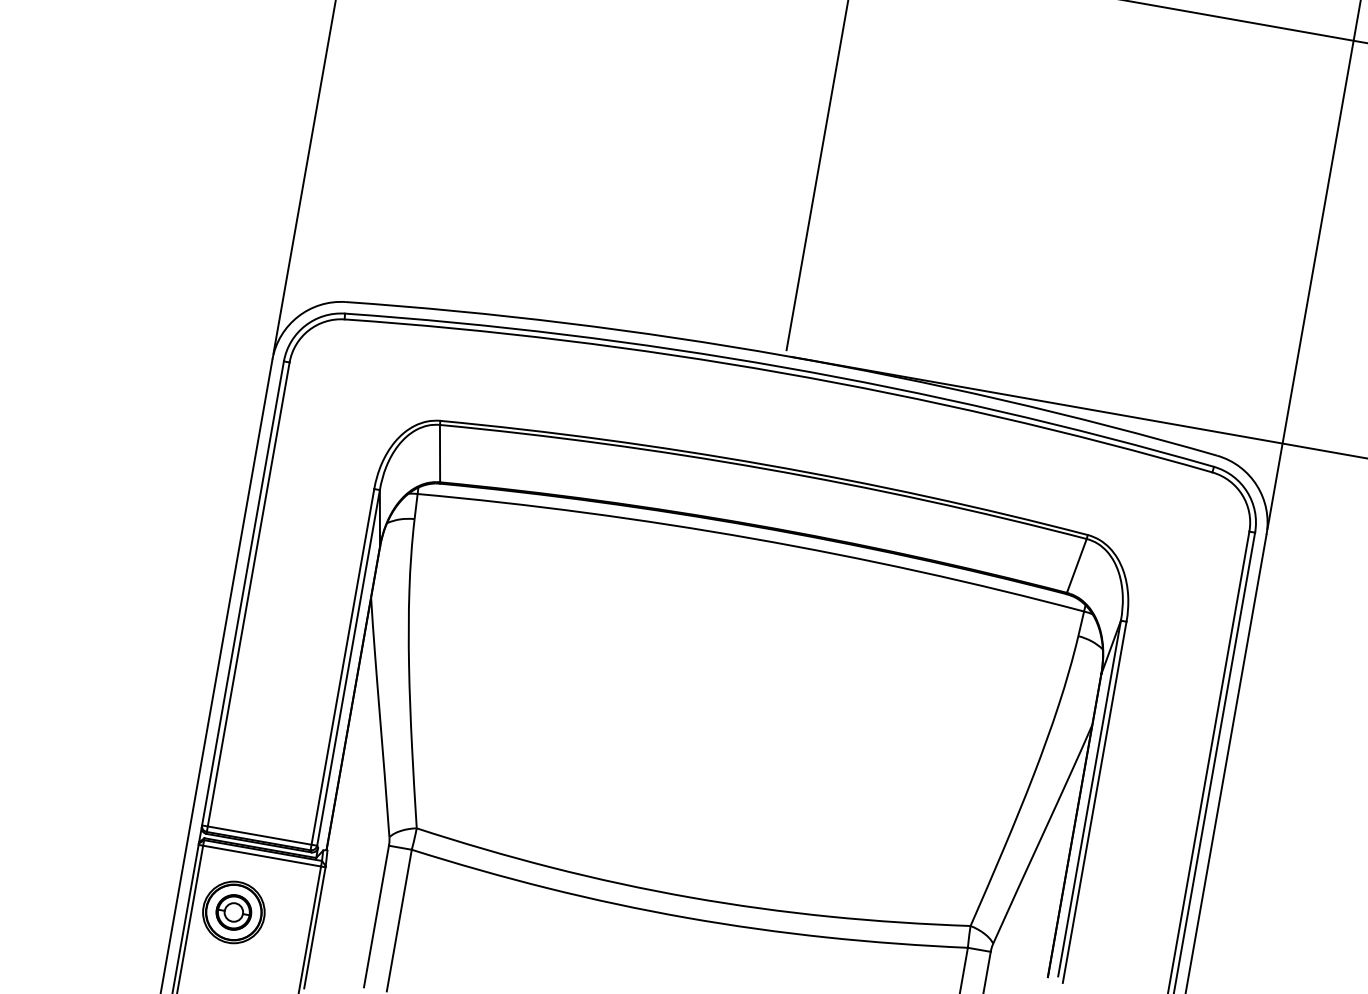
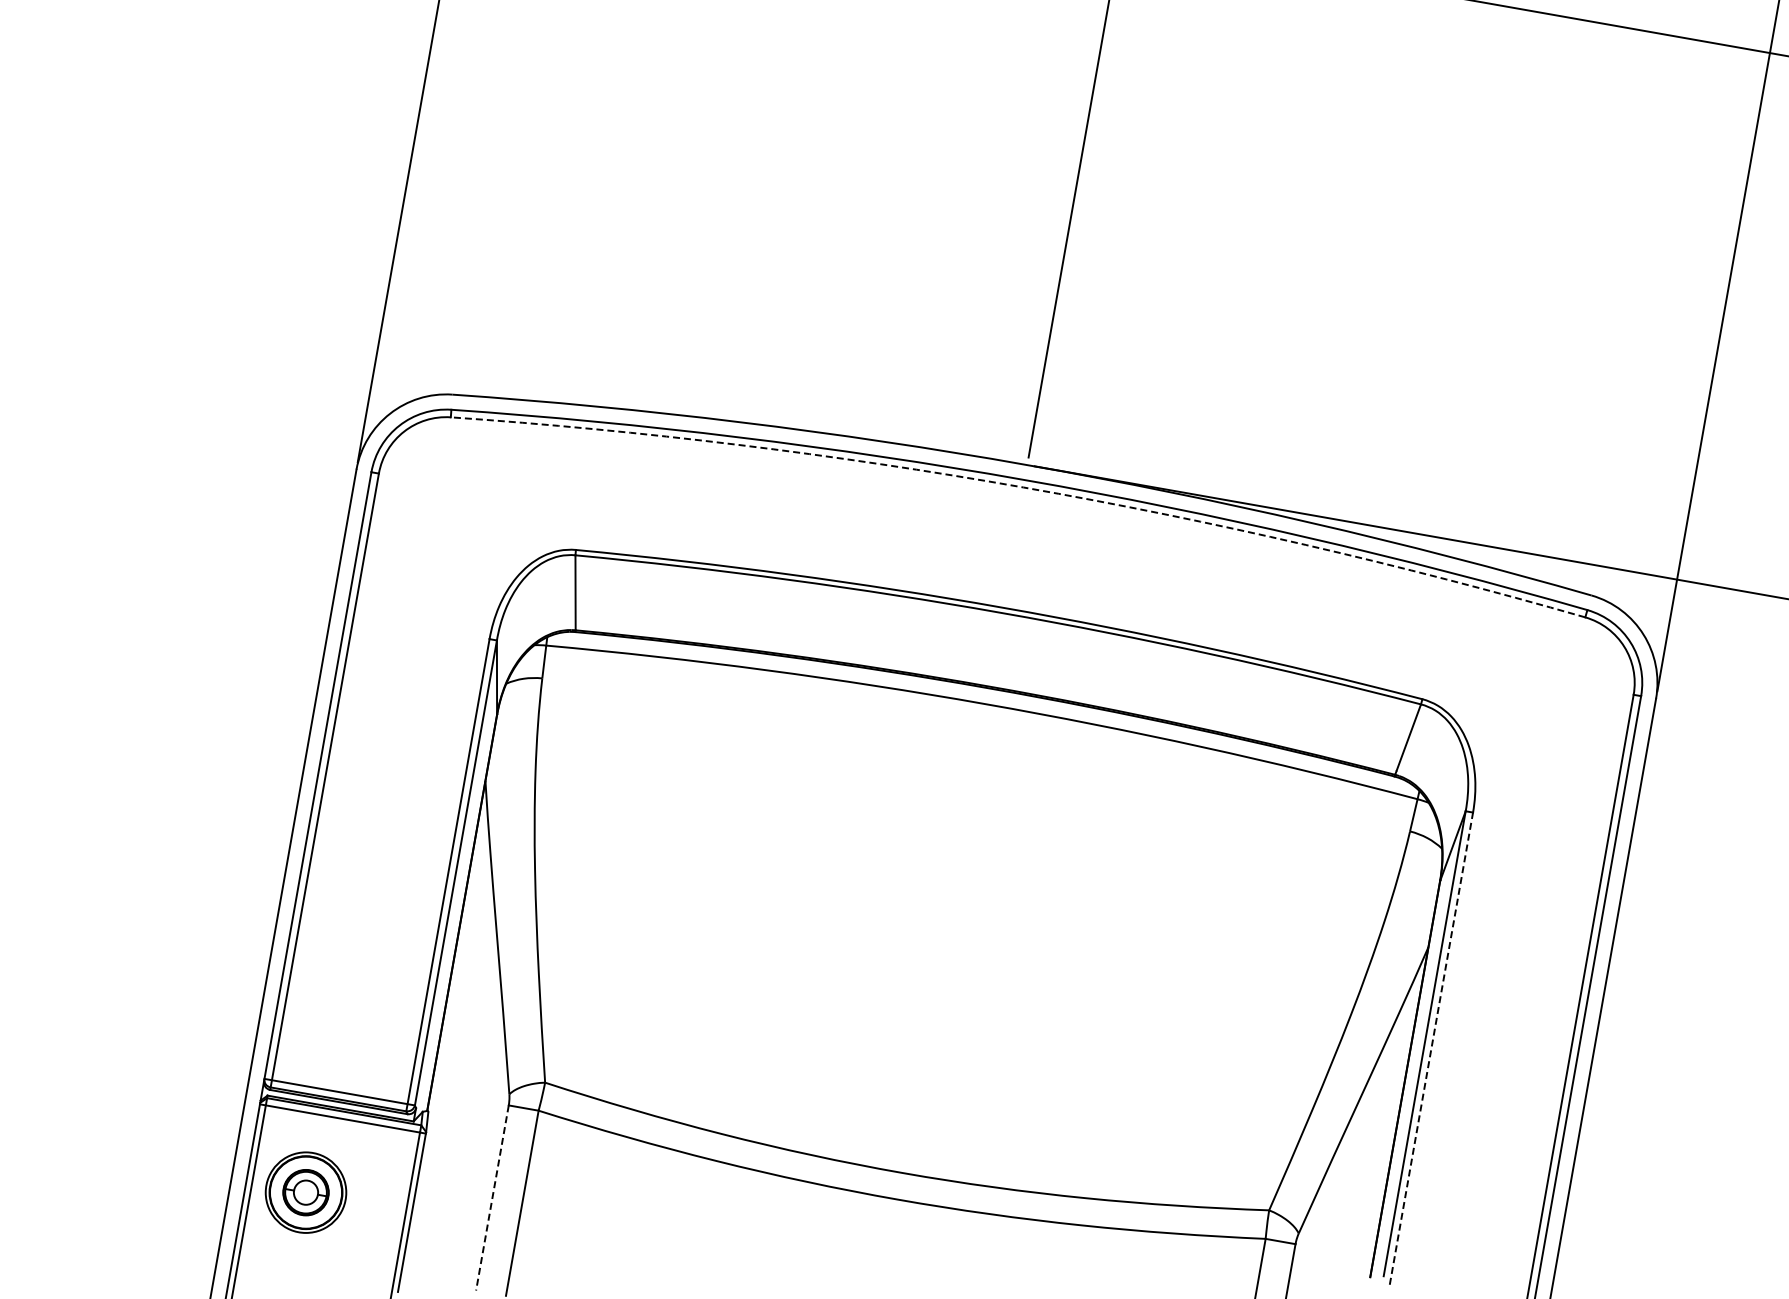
arc: (782, 373) -> (1023, 487), solid -> dashed
line: (1094, 802) -> (1431, 1048), solid -> dashed
line: (376, 916) -> (492, 1198), solid -> dashed

